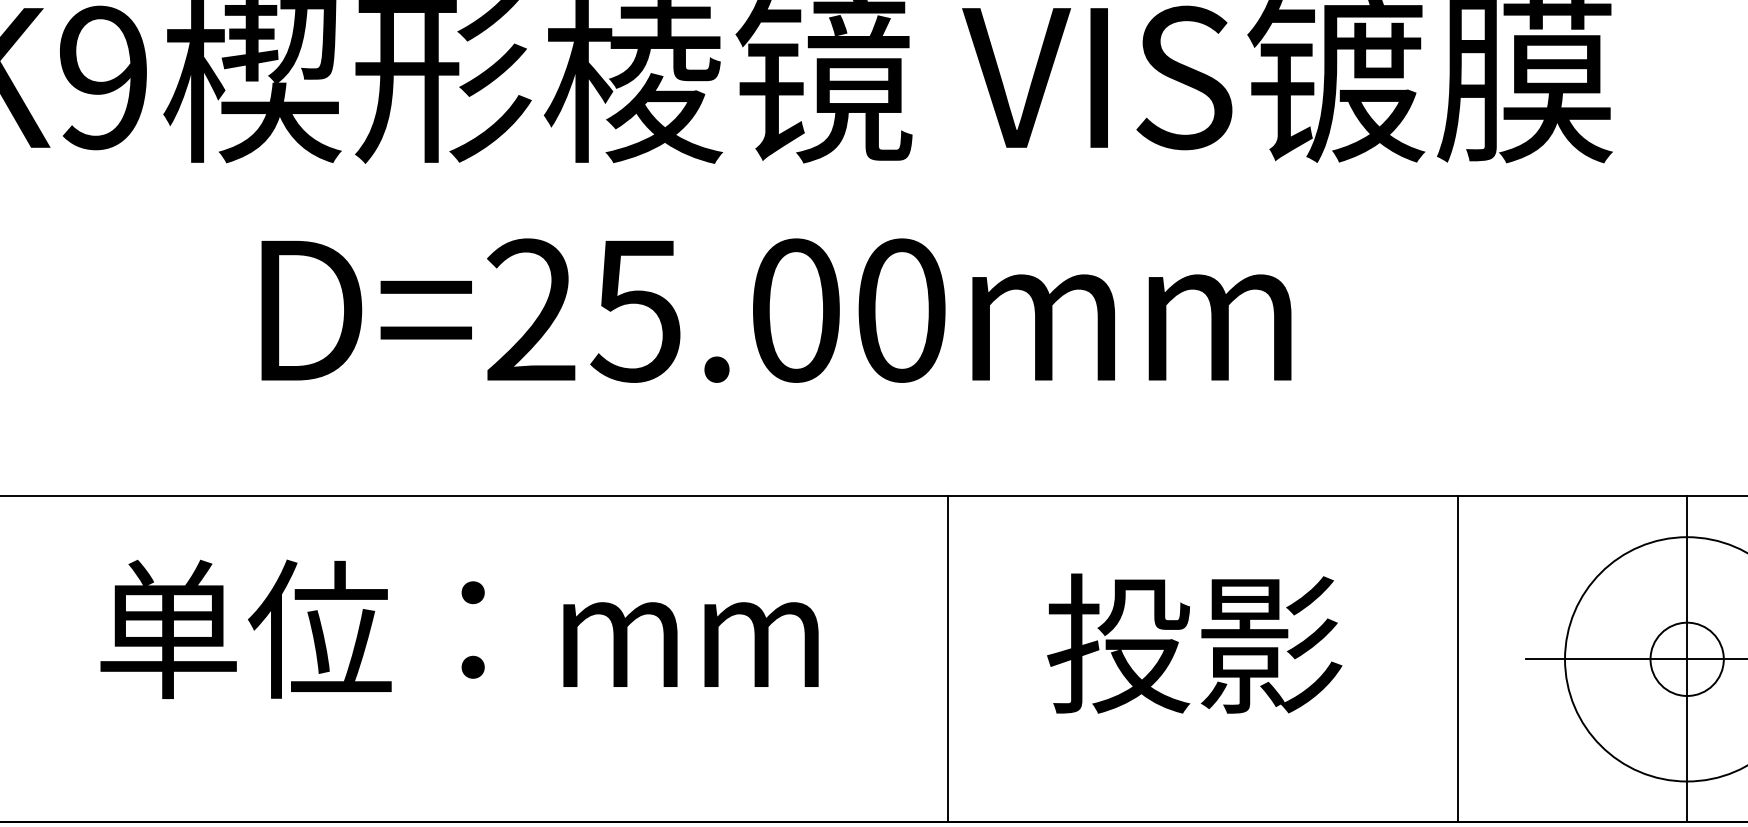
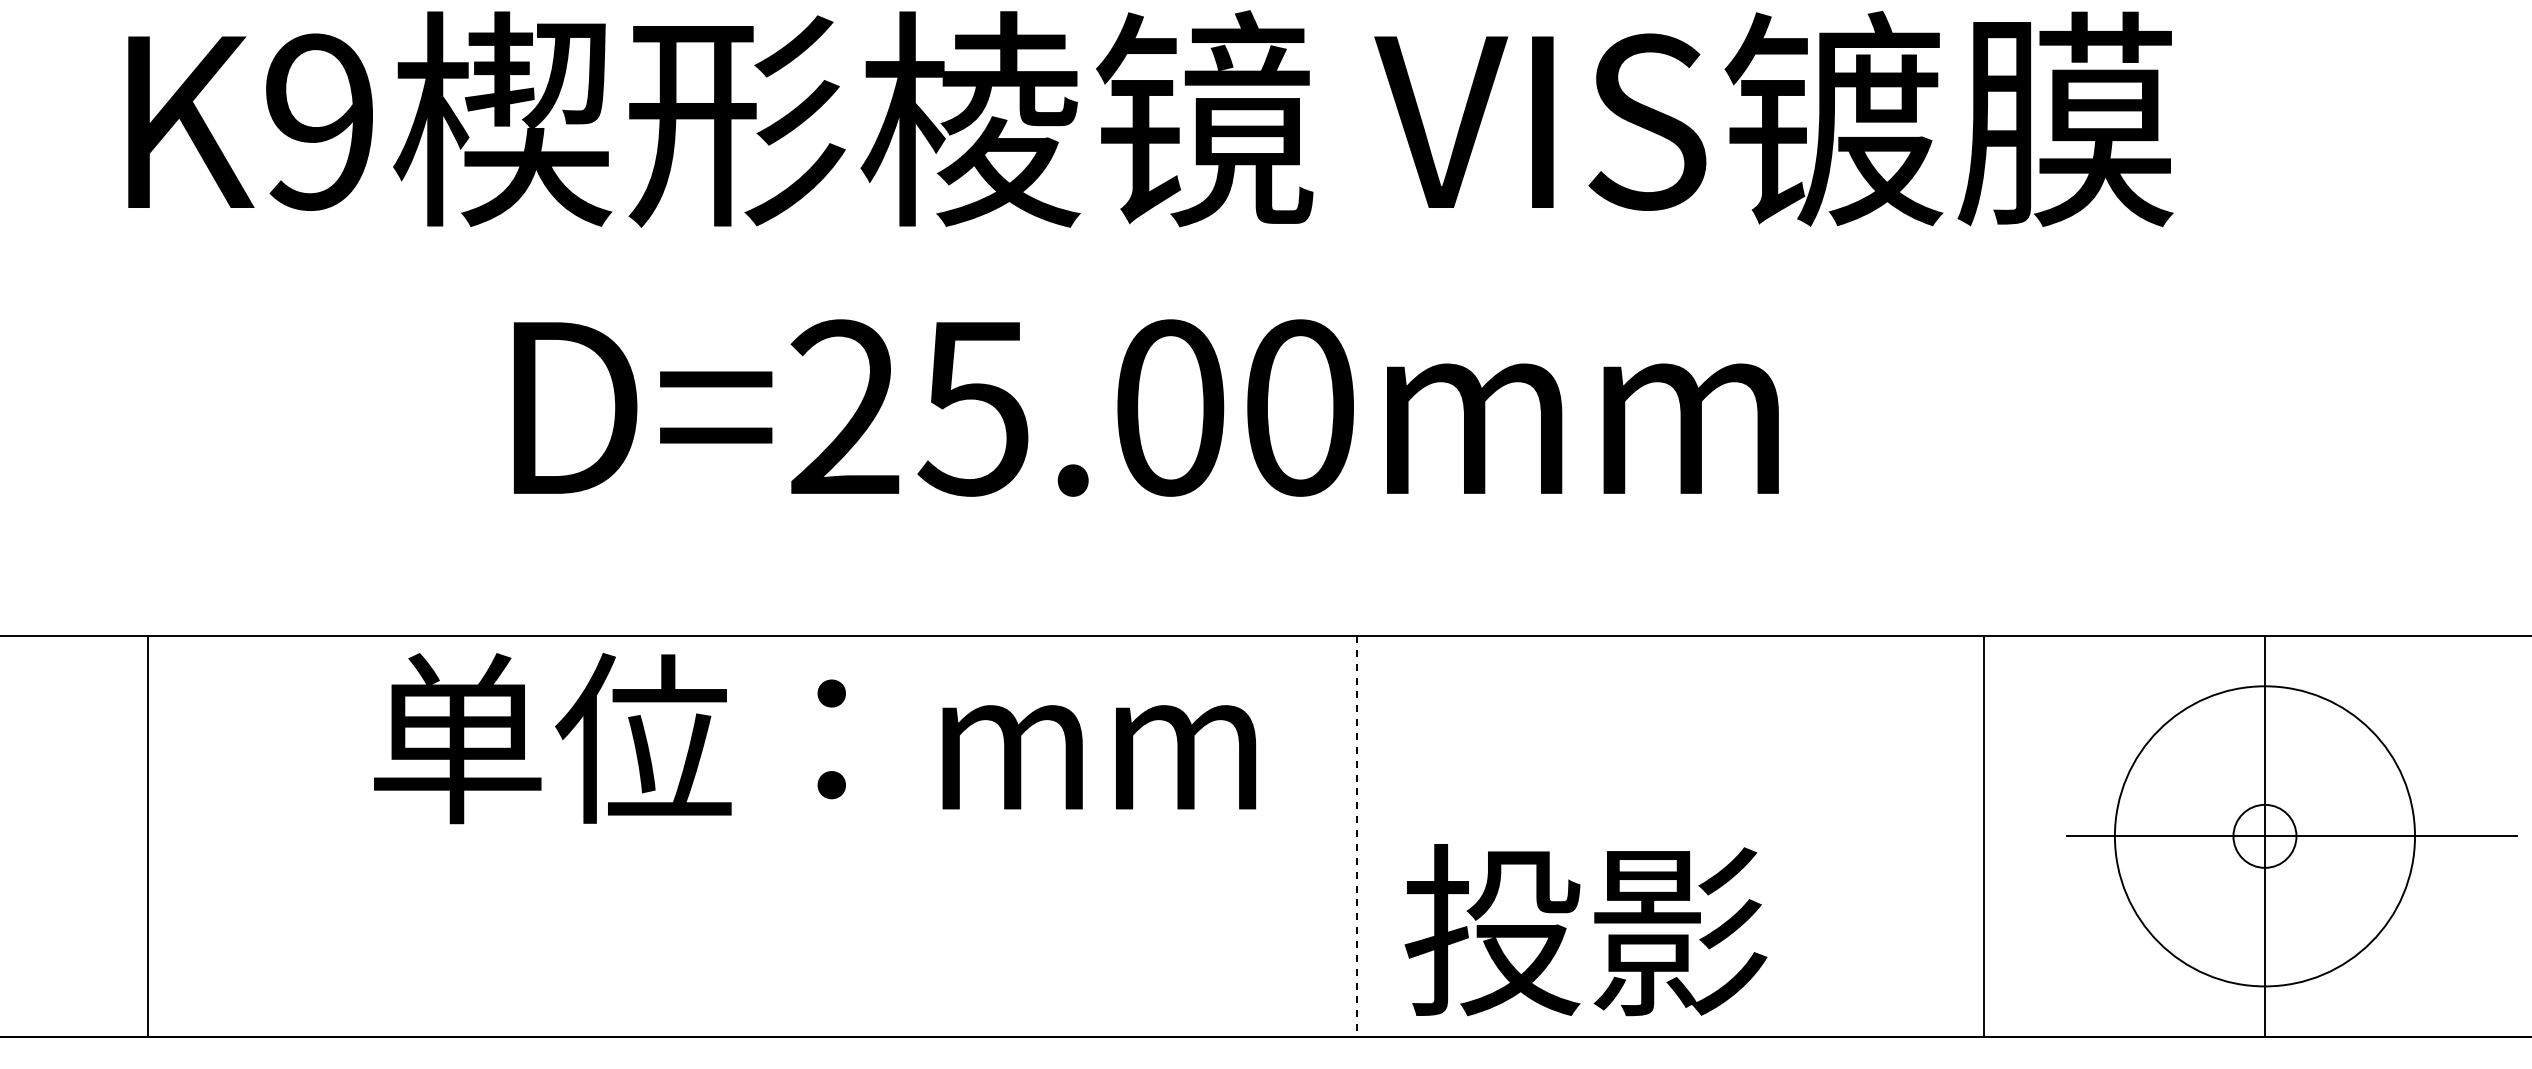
text: (459, 629) -> (815, 738), moved
text: (1194, 643) -> (1585, 930), moved
line: (948, 659) -> (1357, 836), solid -> dashed
circle: (1686, 659) -> (2264, 836), size x0.7

